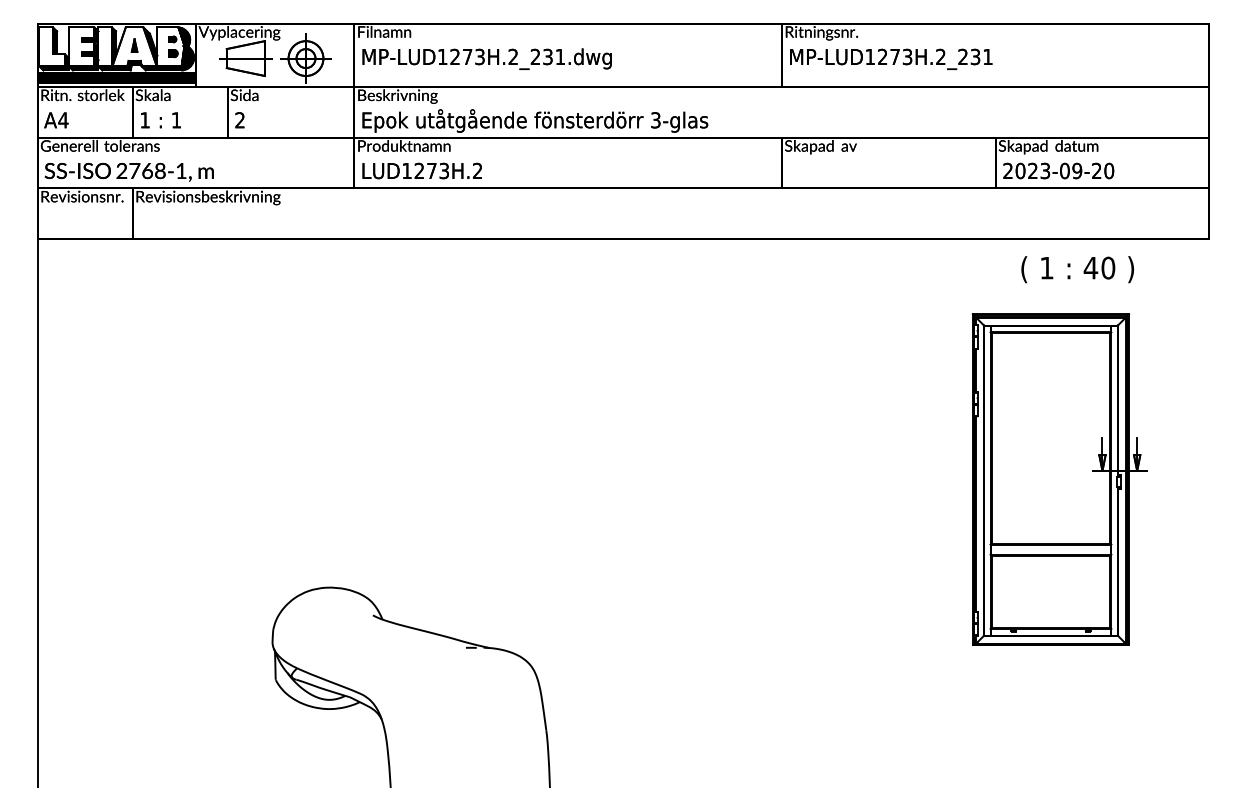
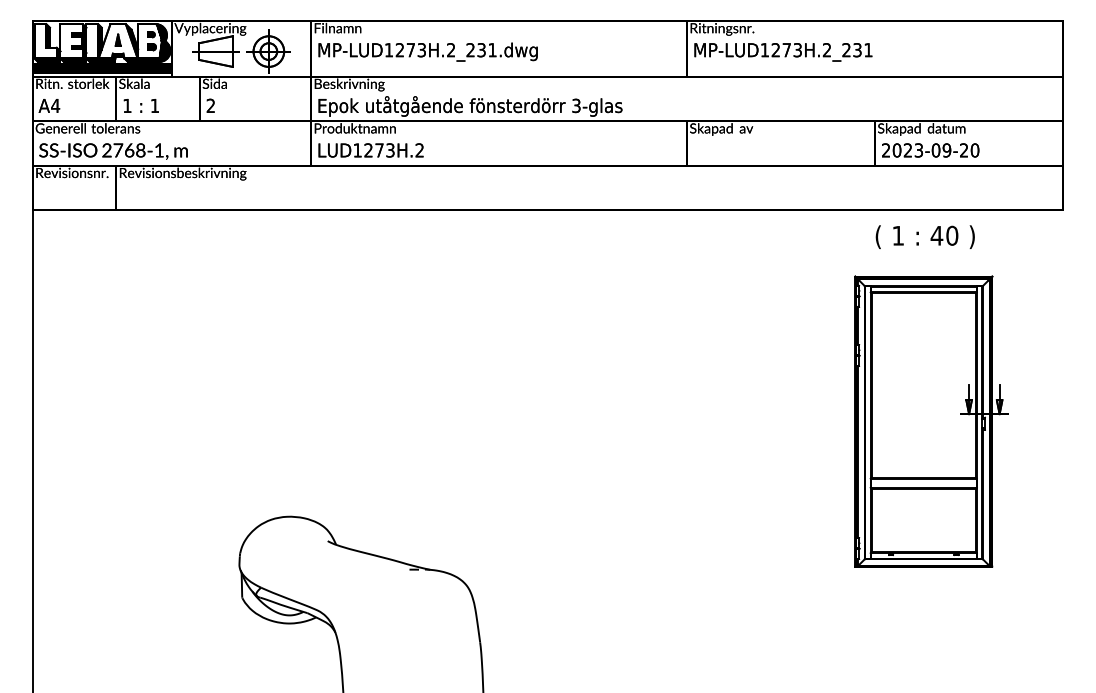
text: (1076, 268) -> (924, 236), moved

